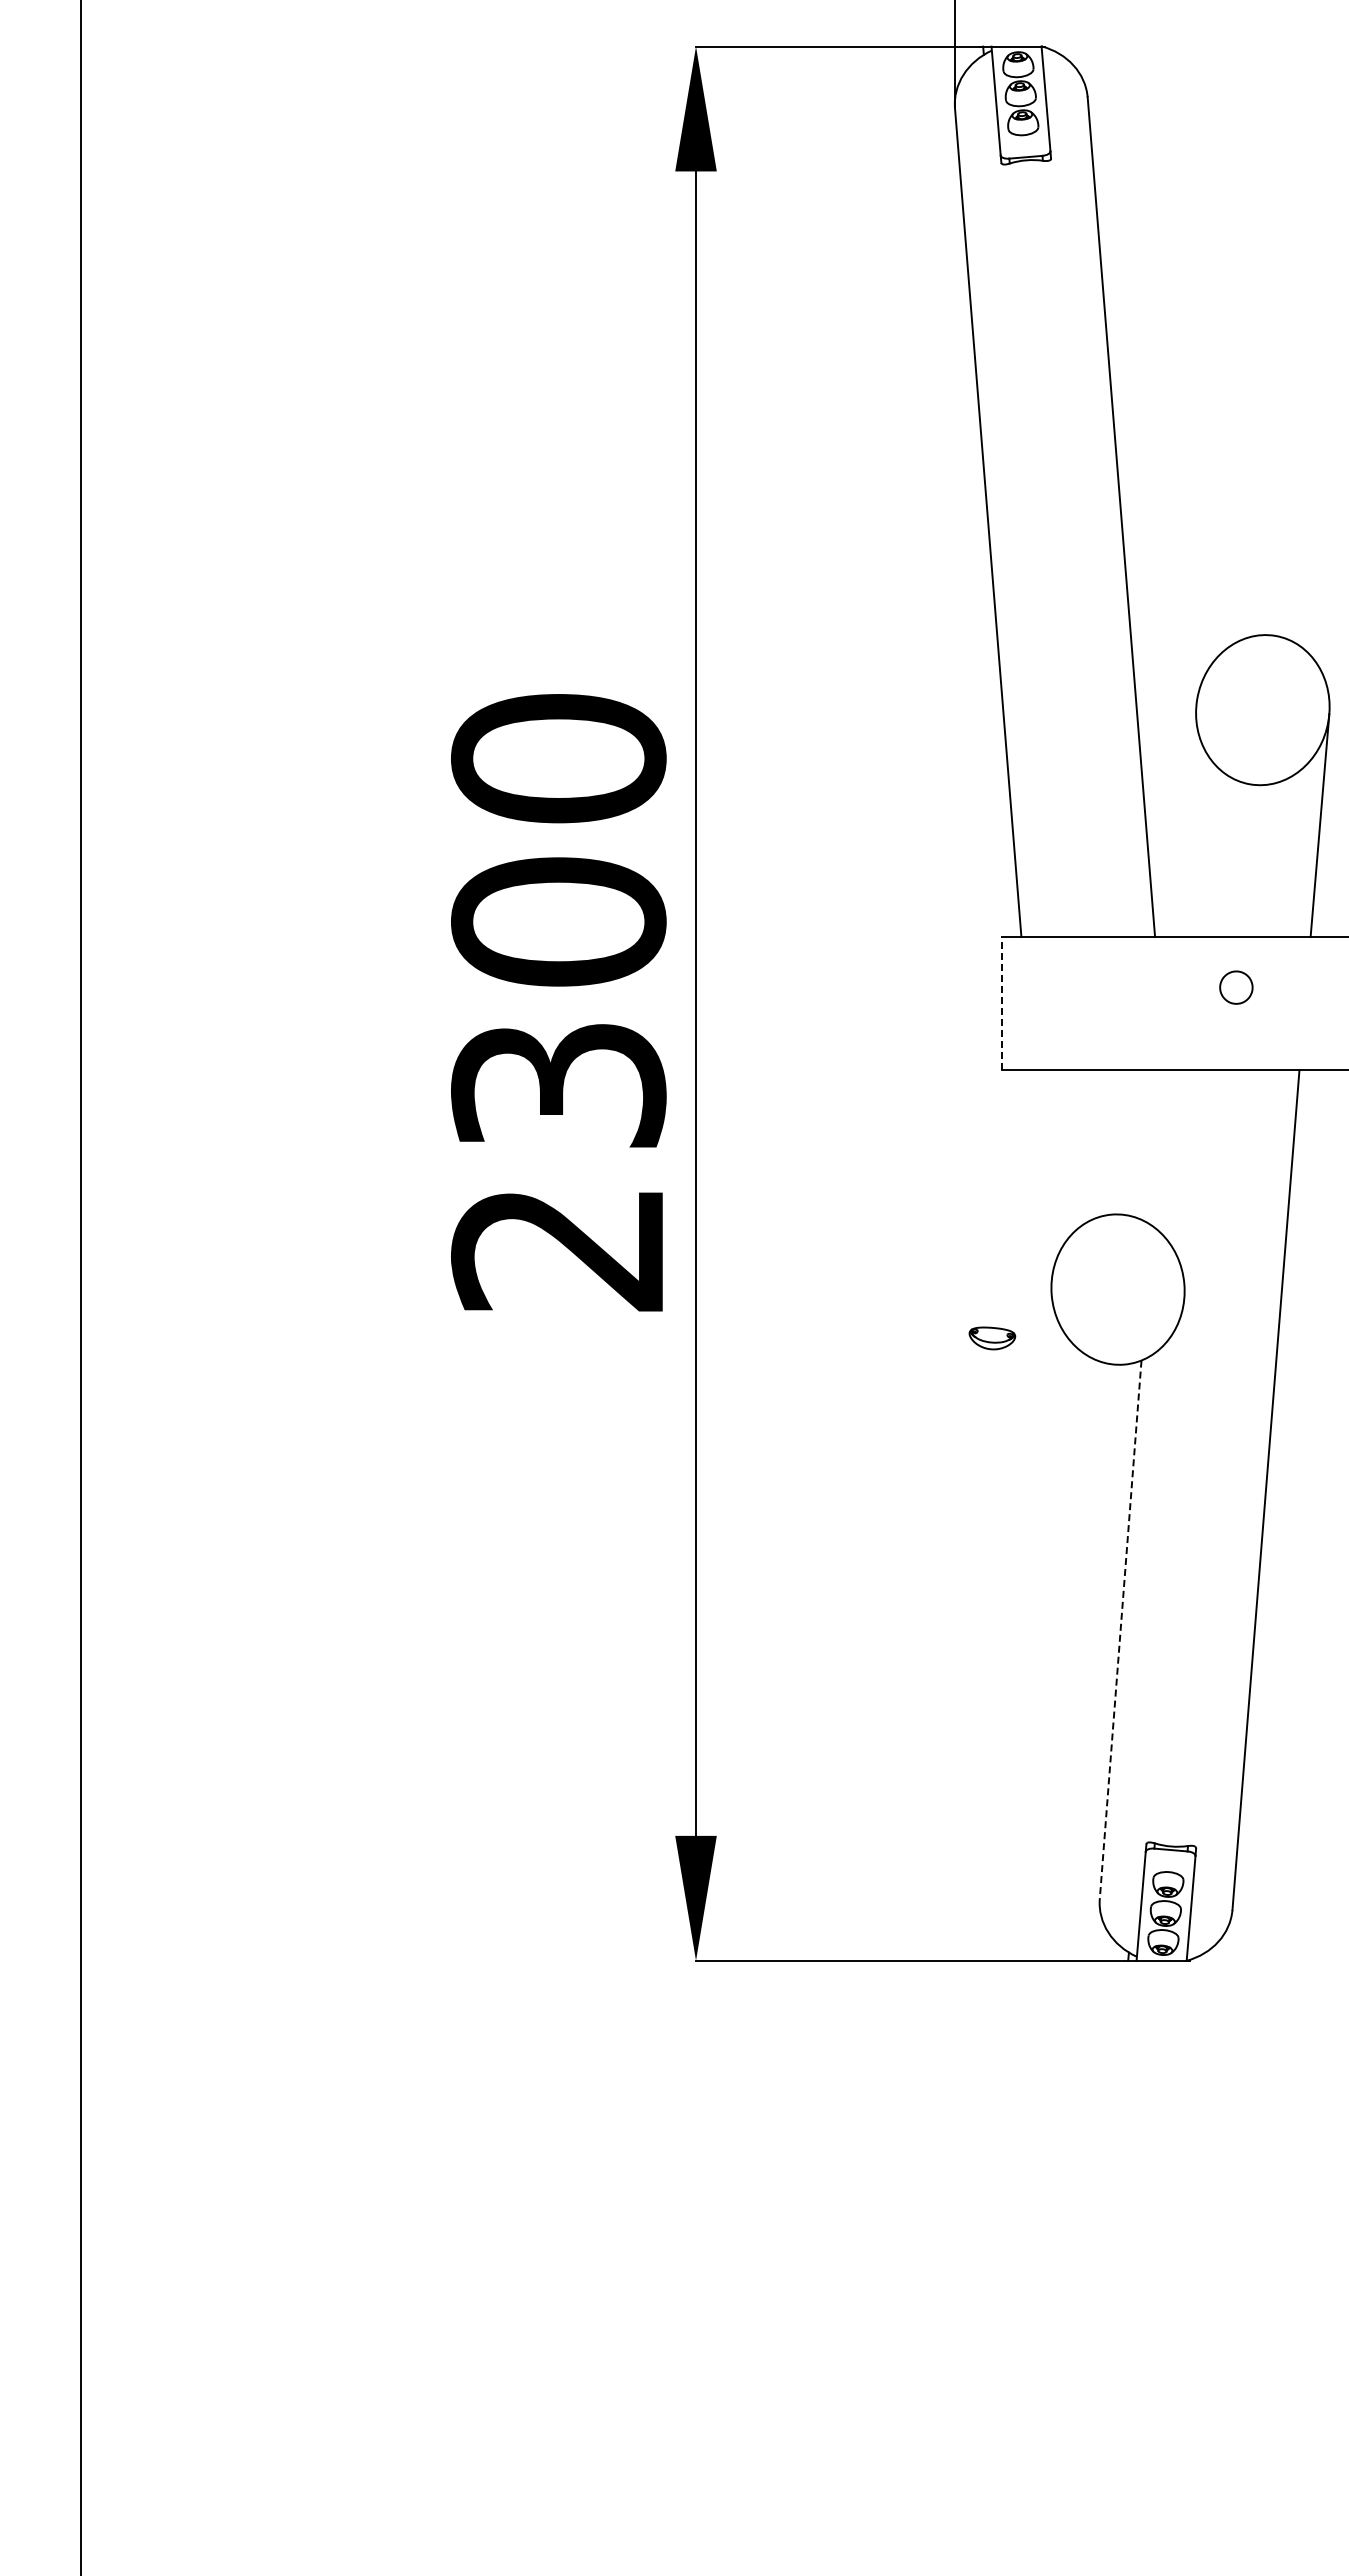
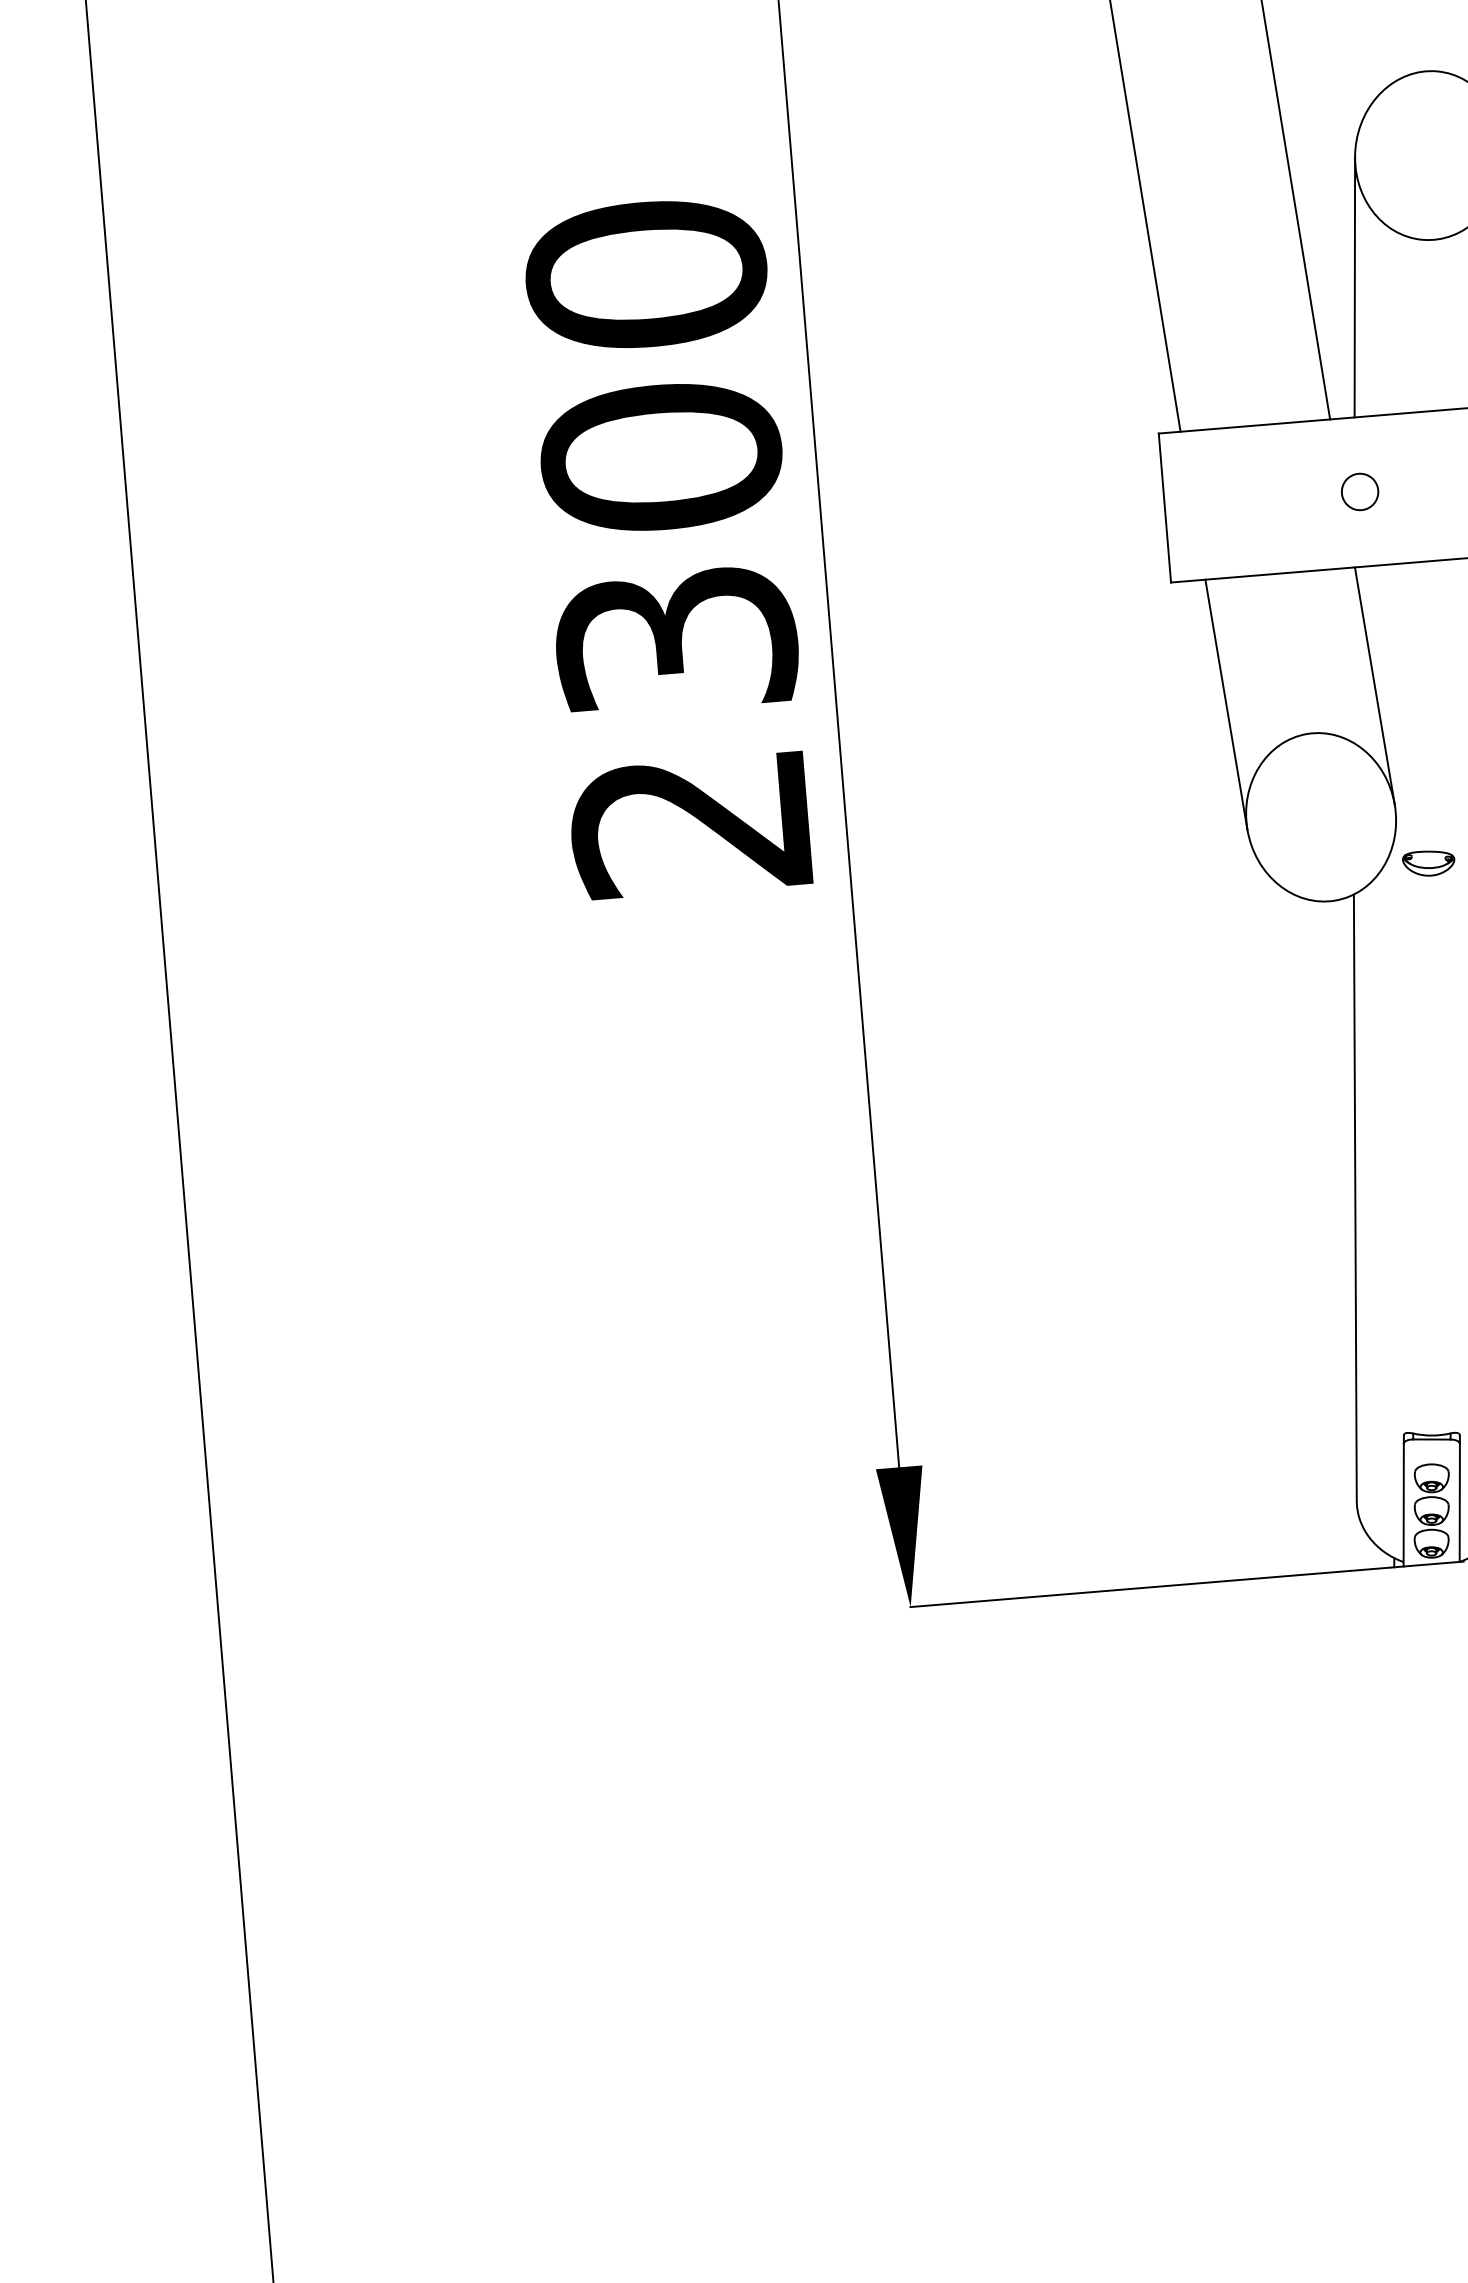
line: (1186, 821) -> (1354, 287), added
part: (1236, 987) -> (1360, 491), moved
line: (1001, 1003) -> (1164, 507), dashed -> solid
line: (1175, 1177) -> (1375, 686), added
line: (1041, 1182) -> (1225, 704), added
part: (992, 1338) -> (1429, 863), moved
line: (1120, 1629) -> (1355, 1197), dashed -> solid

